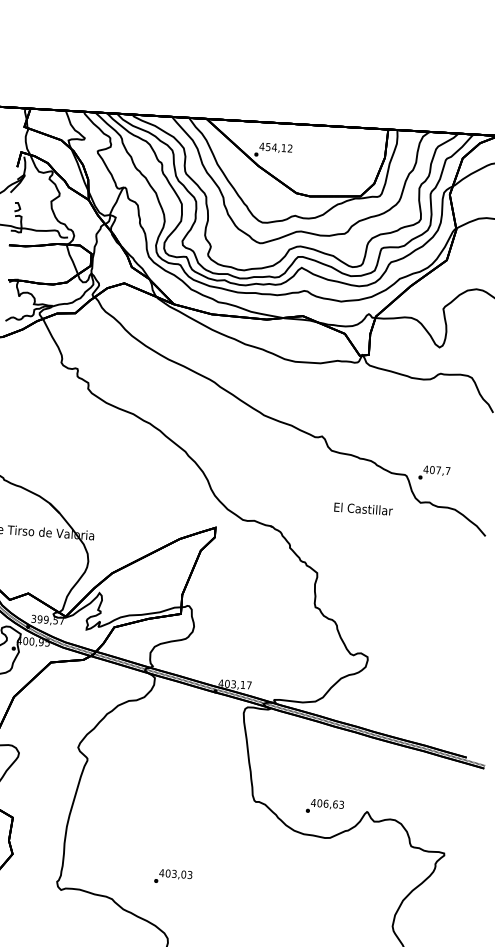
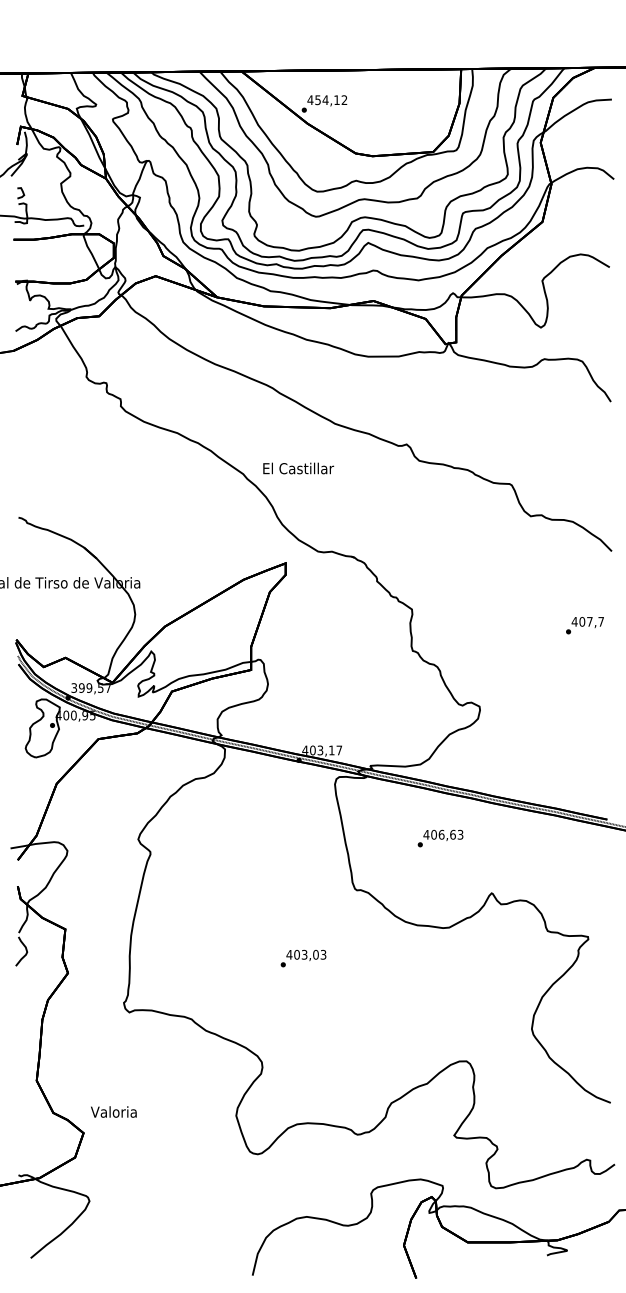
text: (433, 473) -> (584, 625), moved
text: (363, 509) -> (298, 468), moved
text: (324, 806) -> (440, 838), moved
text: (173, 876) -> (303, 958), moved

